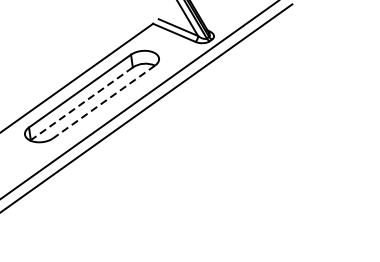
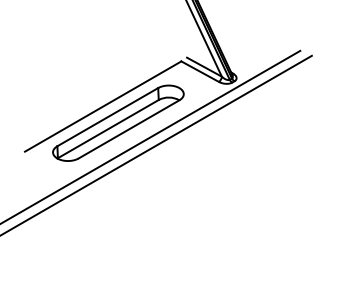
line: (103, 102) -> (128, 129), dashed -> solid
line: (80, 104) -> (107, 129), dashed -> solid

